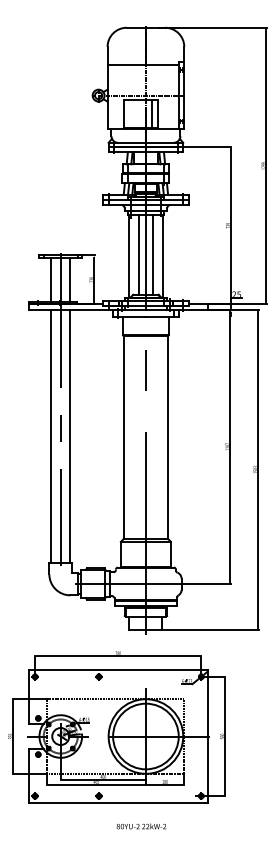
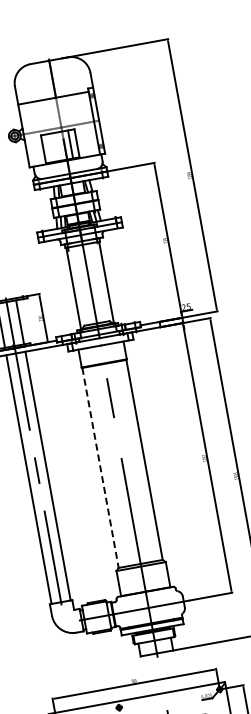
line: (138, 254) -> (82, 285), removed
line: (153, 254) -> (97, 282), removed
line: (123, 437) -> (100, 467), solid -> dashed

